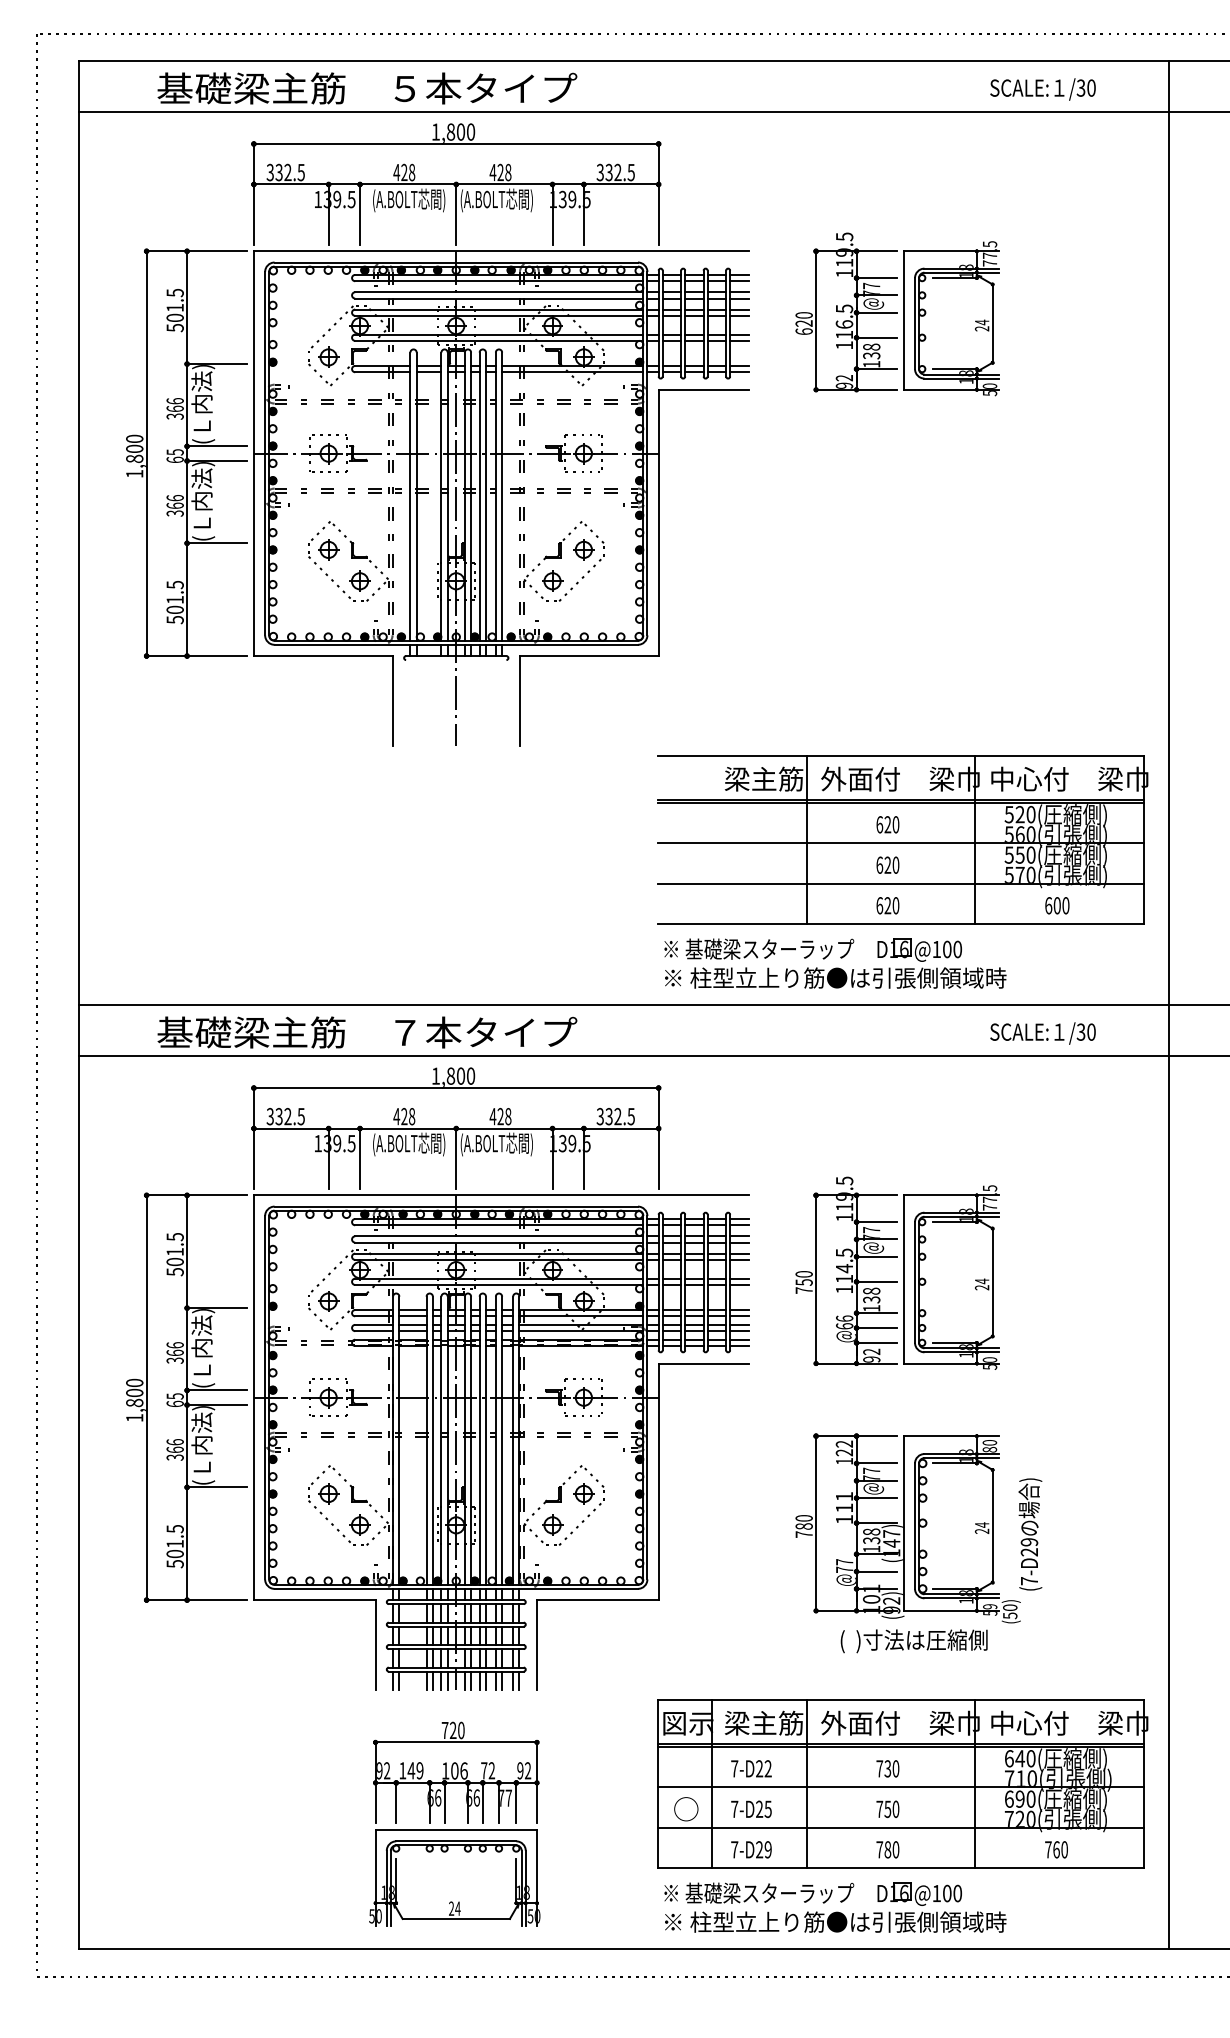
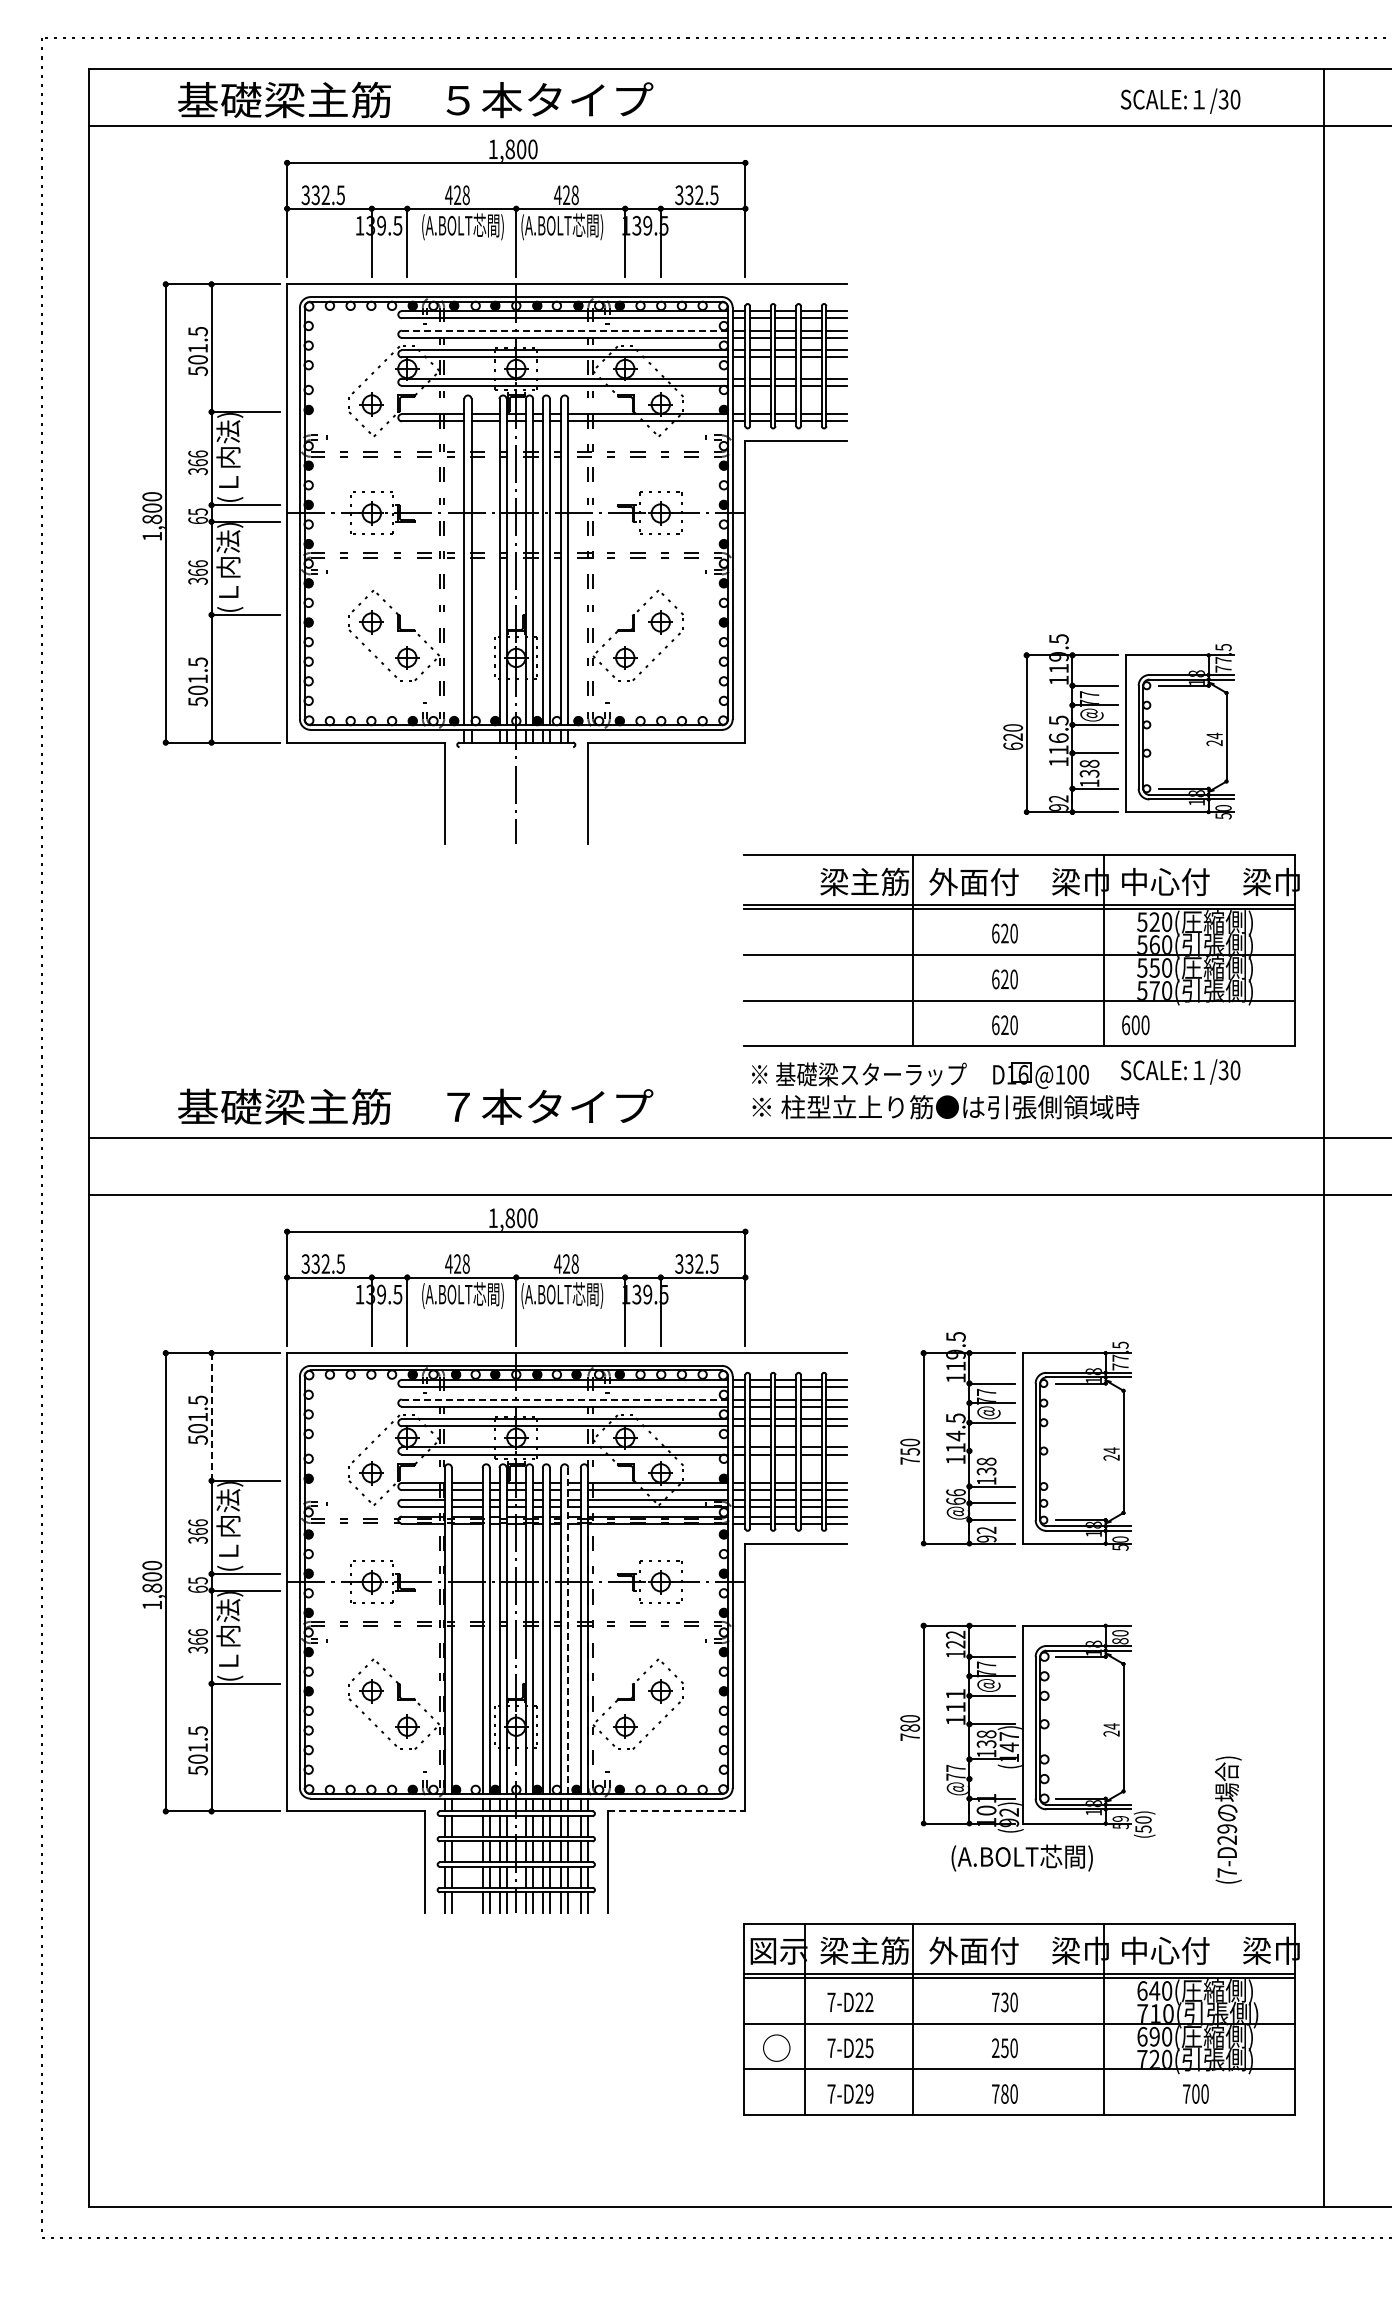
line: (499, 292) -> (565, 330), solid -> dashed
part: (897, 314) -> (1118, 726), moved
text: (1057, 905) -> (1135, 1025), moved
text: (367, 1032) -> (415, 1106), moved
text: (1042, 1033) -> (1180, 1071), moved
line: (499, 1236) -> (565, 1399), solid -> dashed
line: (187, 1251) -> (211, 1416), solid -> dashed
line: (876, 1282) -> (992, 1451), removed
line: (502, 1441) -> (568, 1631), solid -> dashed
text: (1030, 1533) -> (1228, 1819), moved
line: (876, 1571) -> (992, 1779), removed
line: (597, 1600) -> (676, 1811), solid -> dashed
text: (916, 1640) -> (1037, 1857), (  )寸法は圧縮側 -> (A.BOLT芯間)
text: (879, 1808) -> (995, 2047), 750 -> 250
part: (454, 1829) -> (514, 2071), removed
text: (1056, 1849) -> (1195, 2093), 760 -> 700
part: (835, 1907) -> (945, 2159), removed

